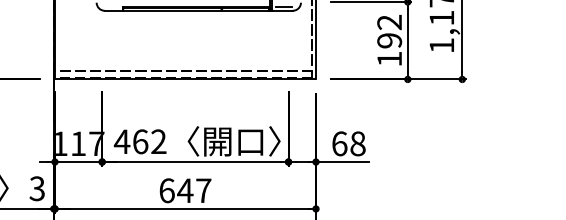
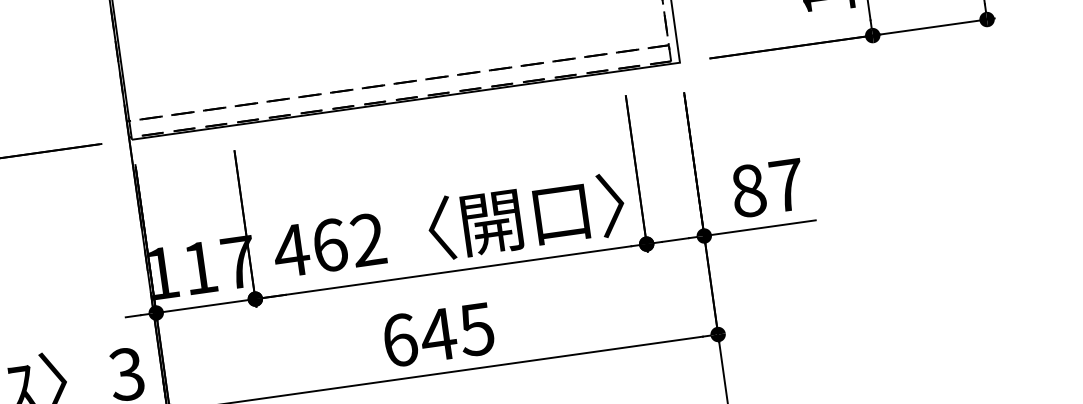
text: (348, 143) -> (767, 187), 68 -> 87
text: (203, 190) -> (476, 328), 647 -> 645

